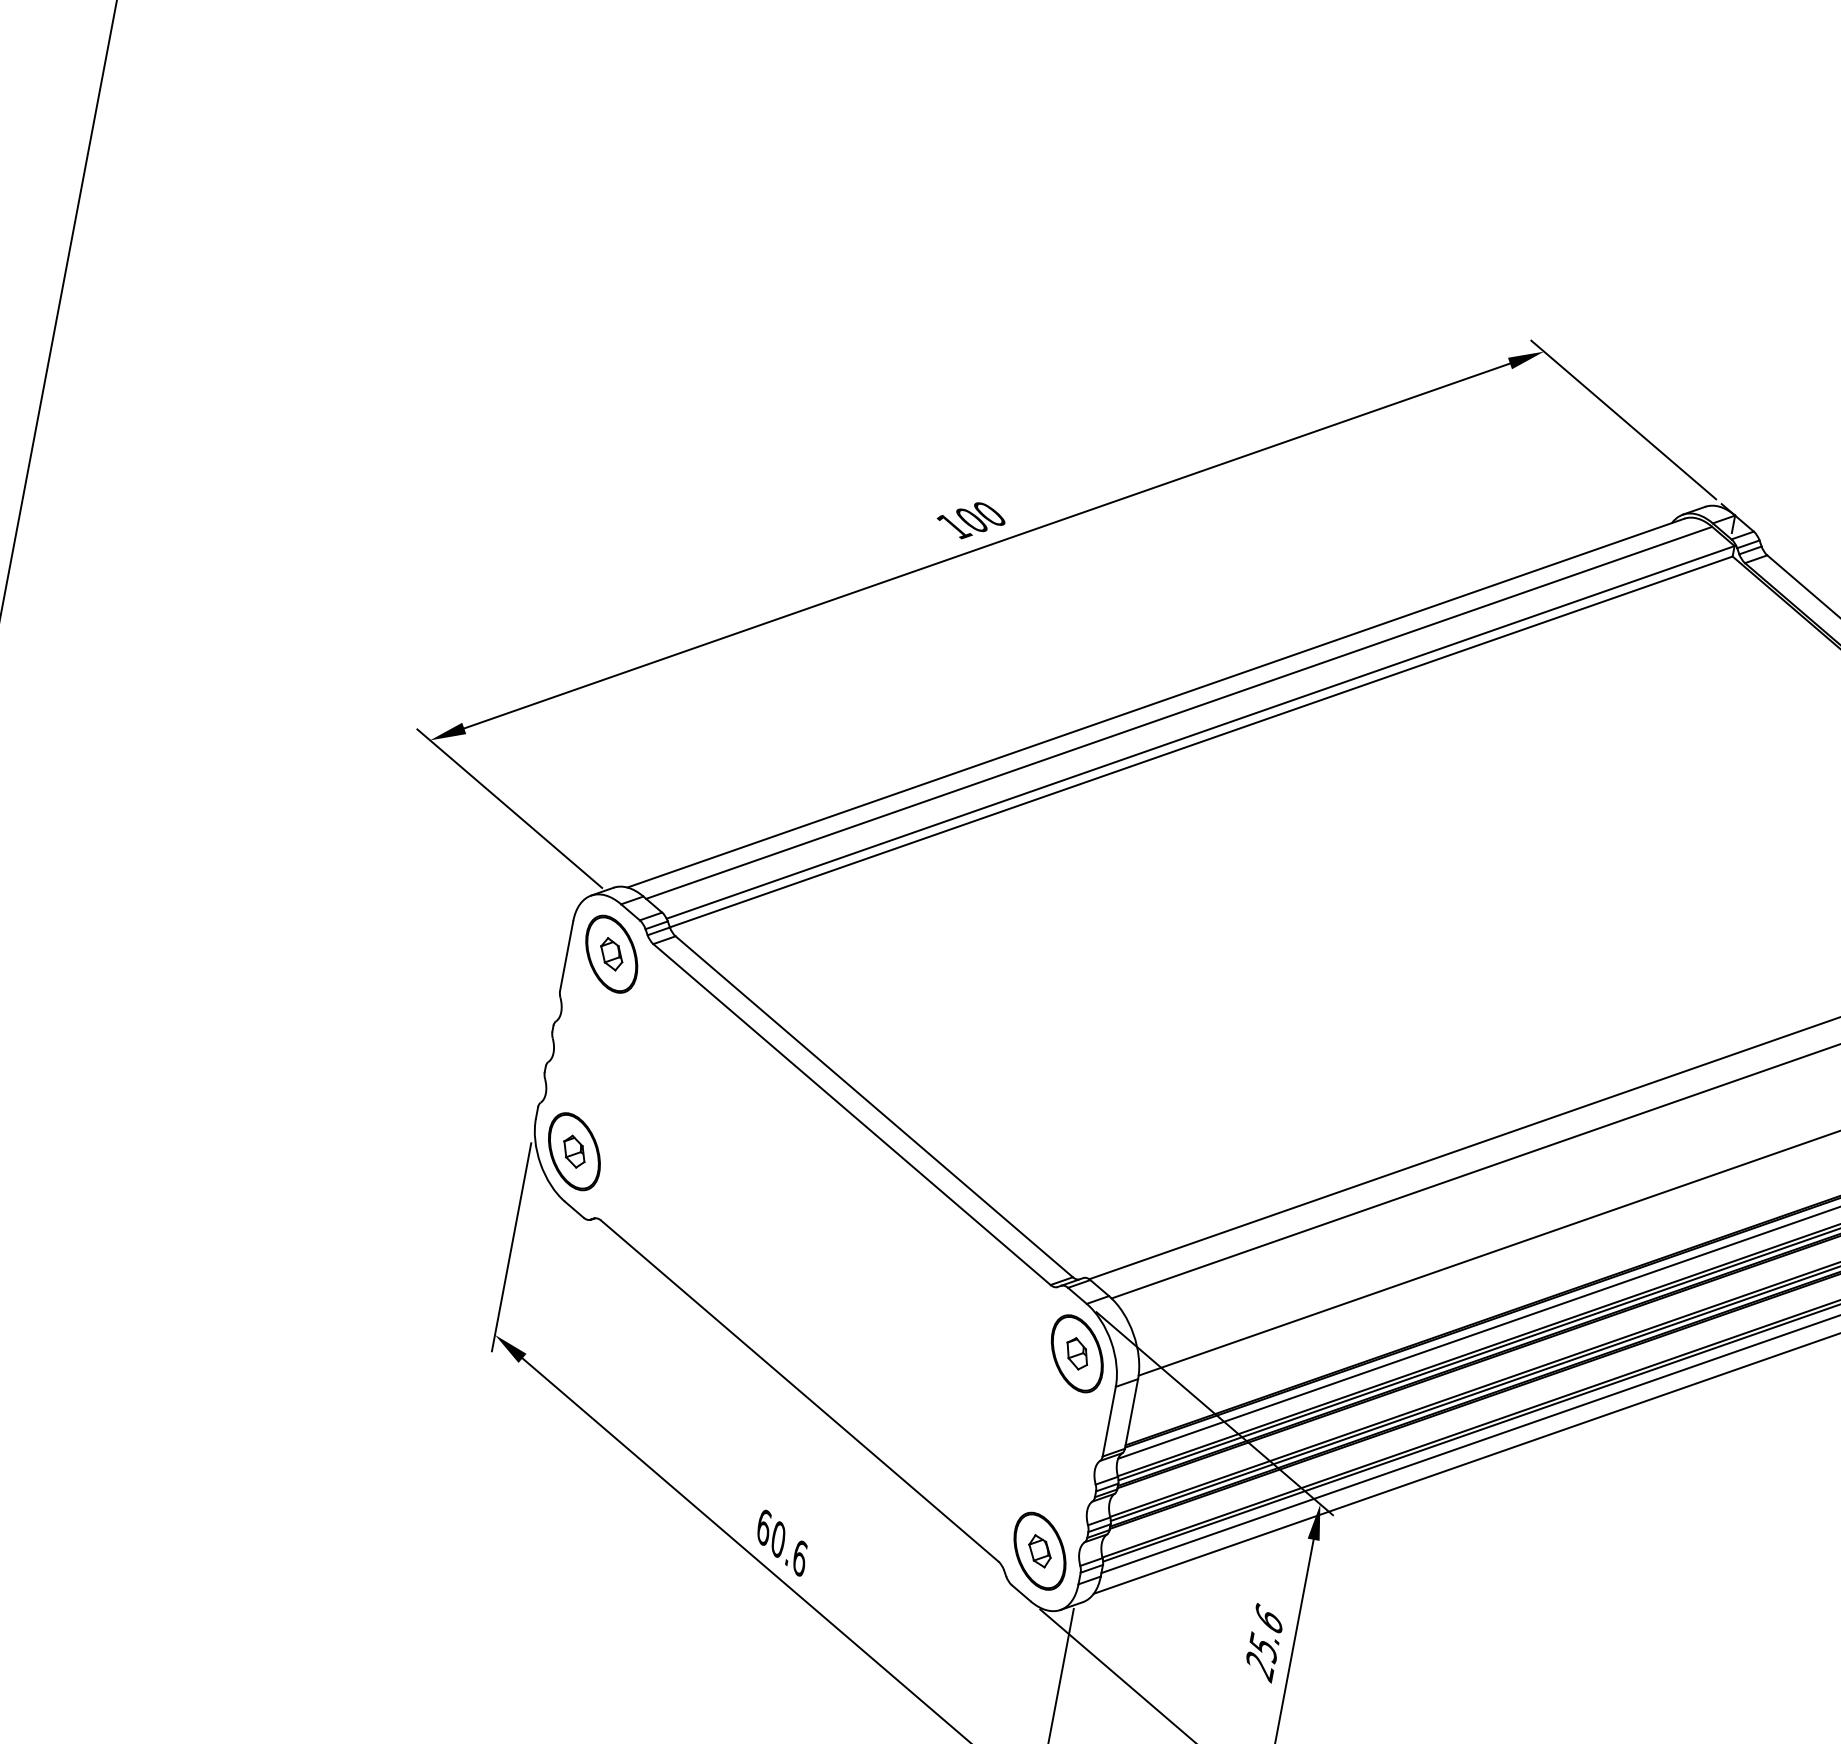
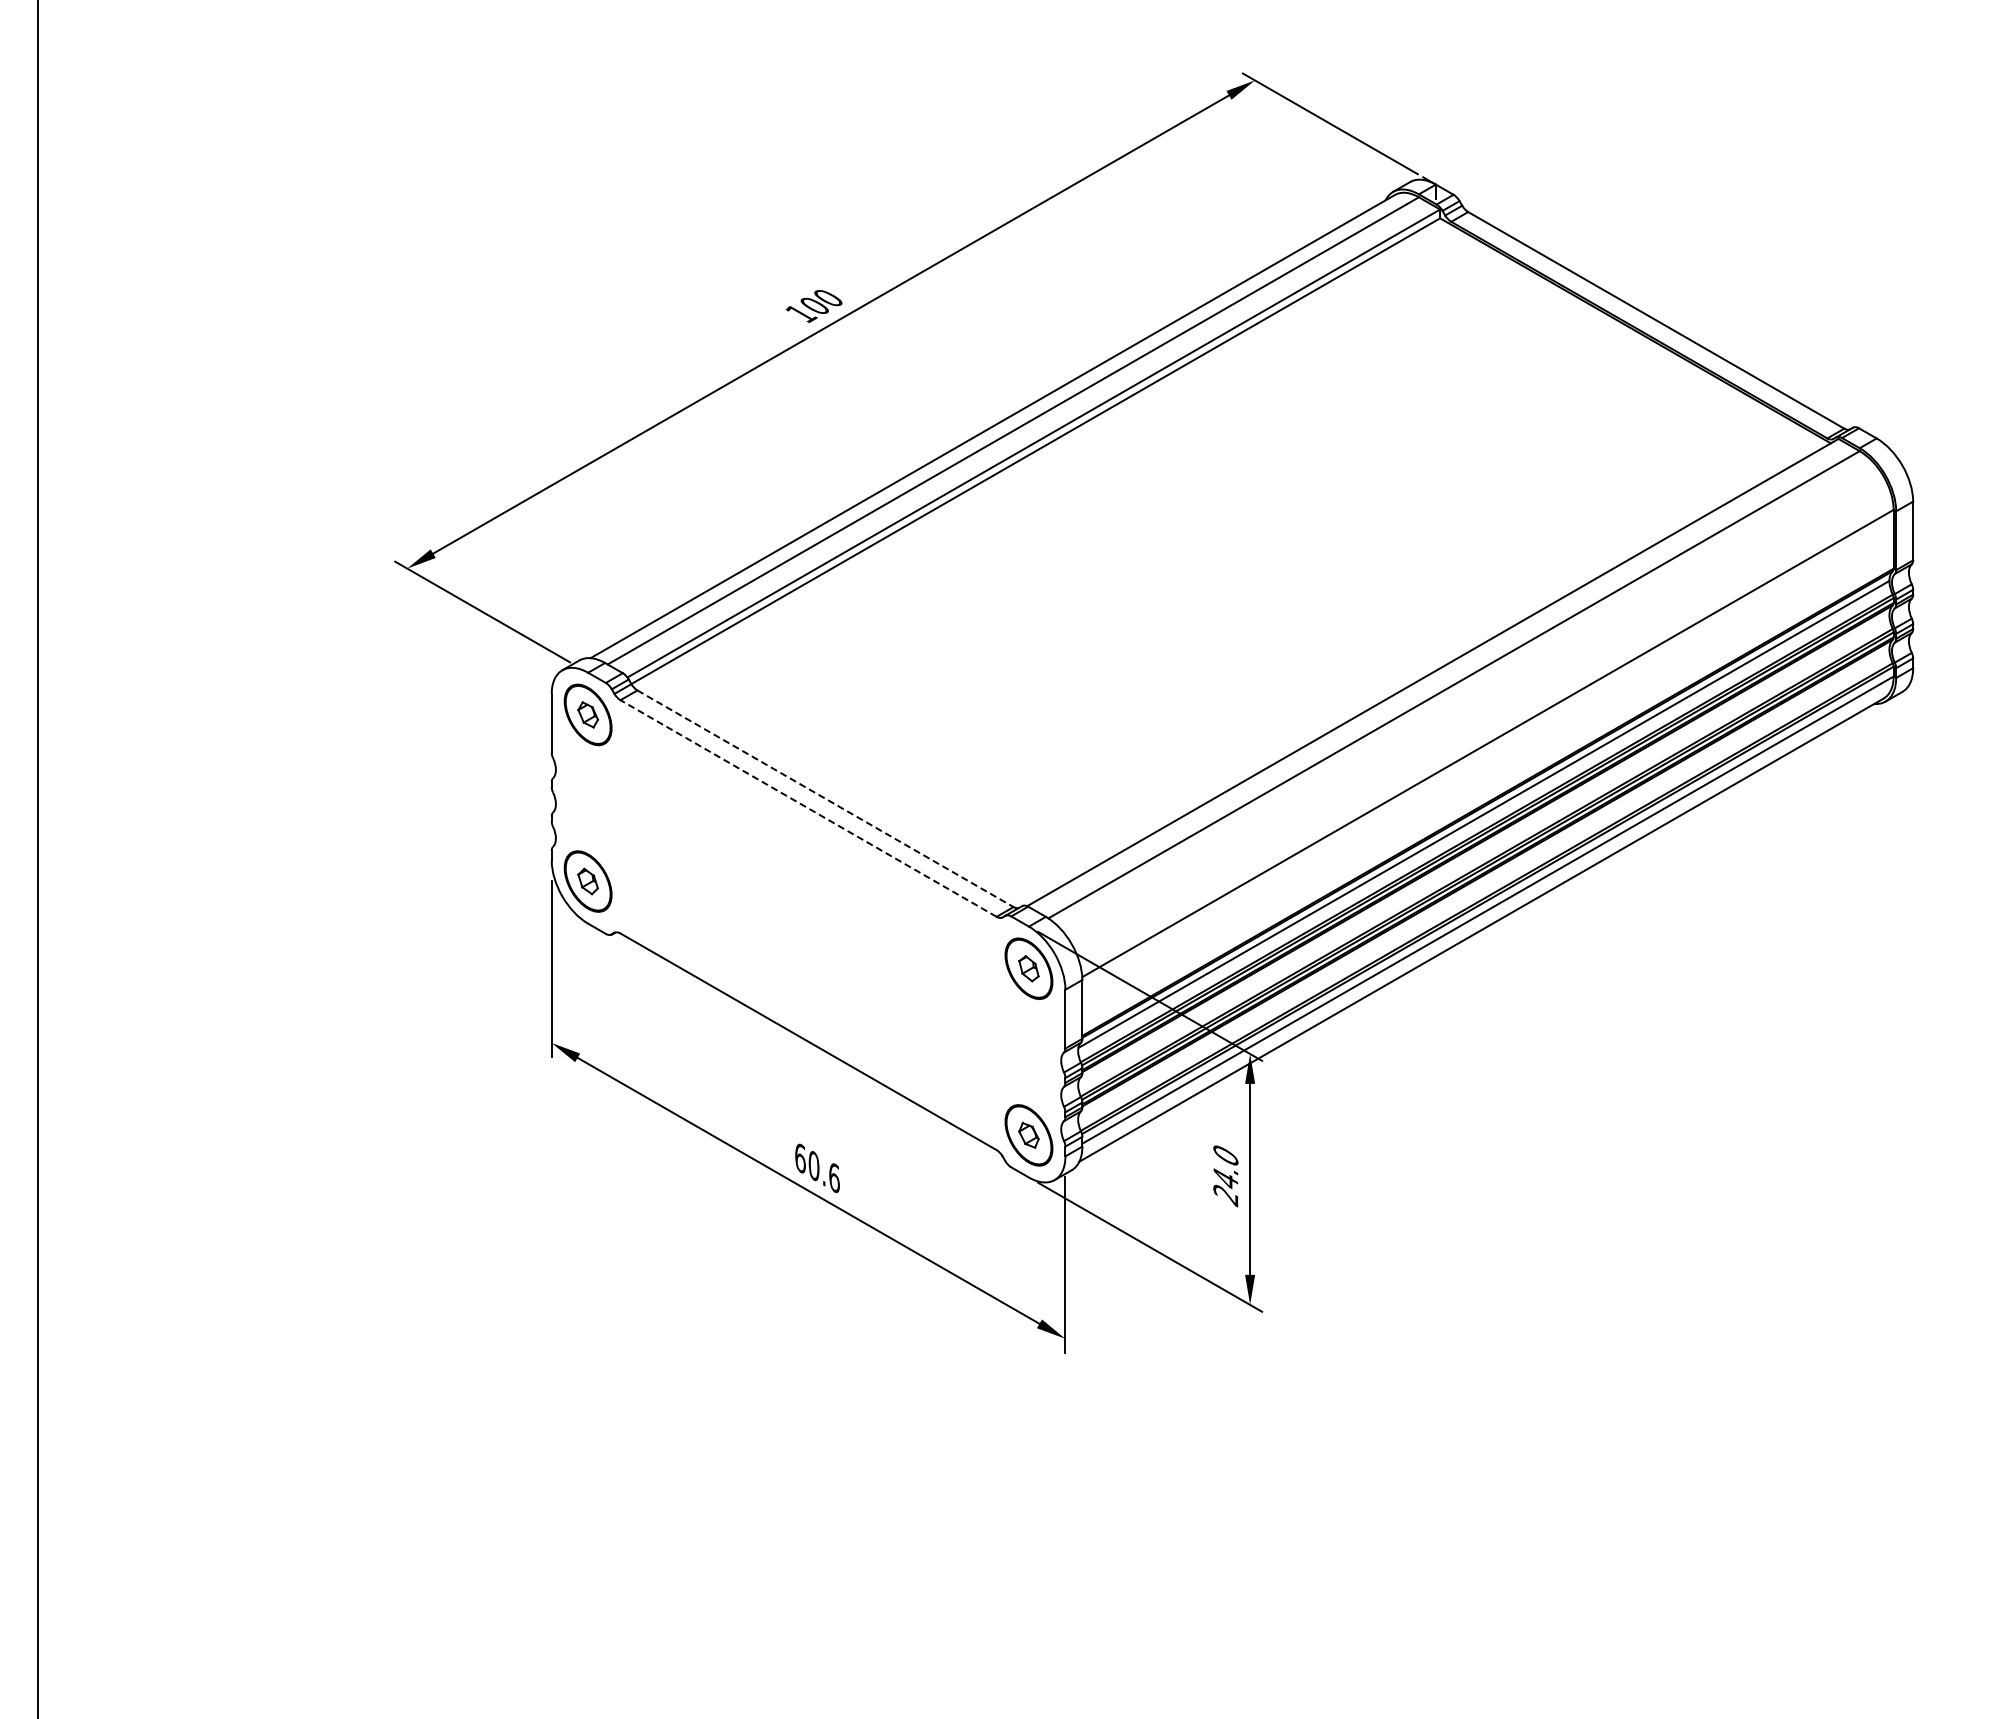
line: (874, 1107) -> (825, 799), solid -> dashed
line: (851, 1114) -> (808, 808), solid -> dashed
text: (1265, 1633) -> (1225, 1167), 25.6 -> 24.0

